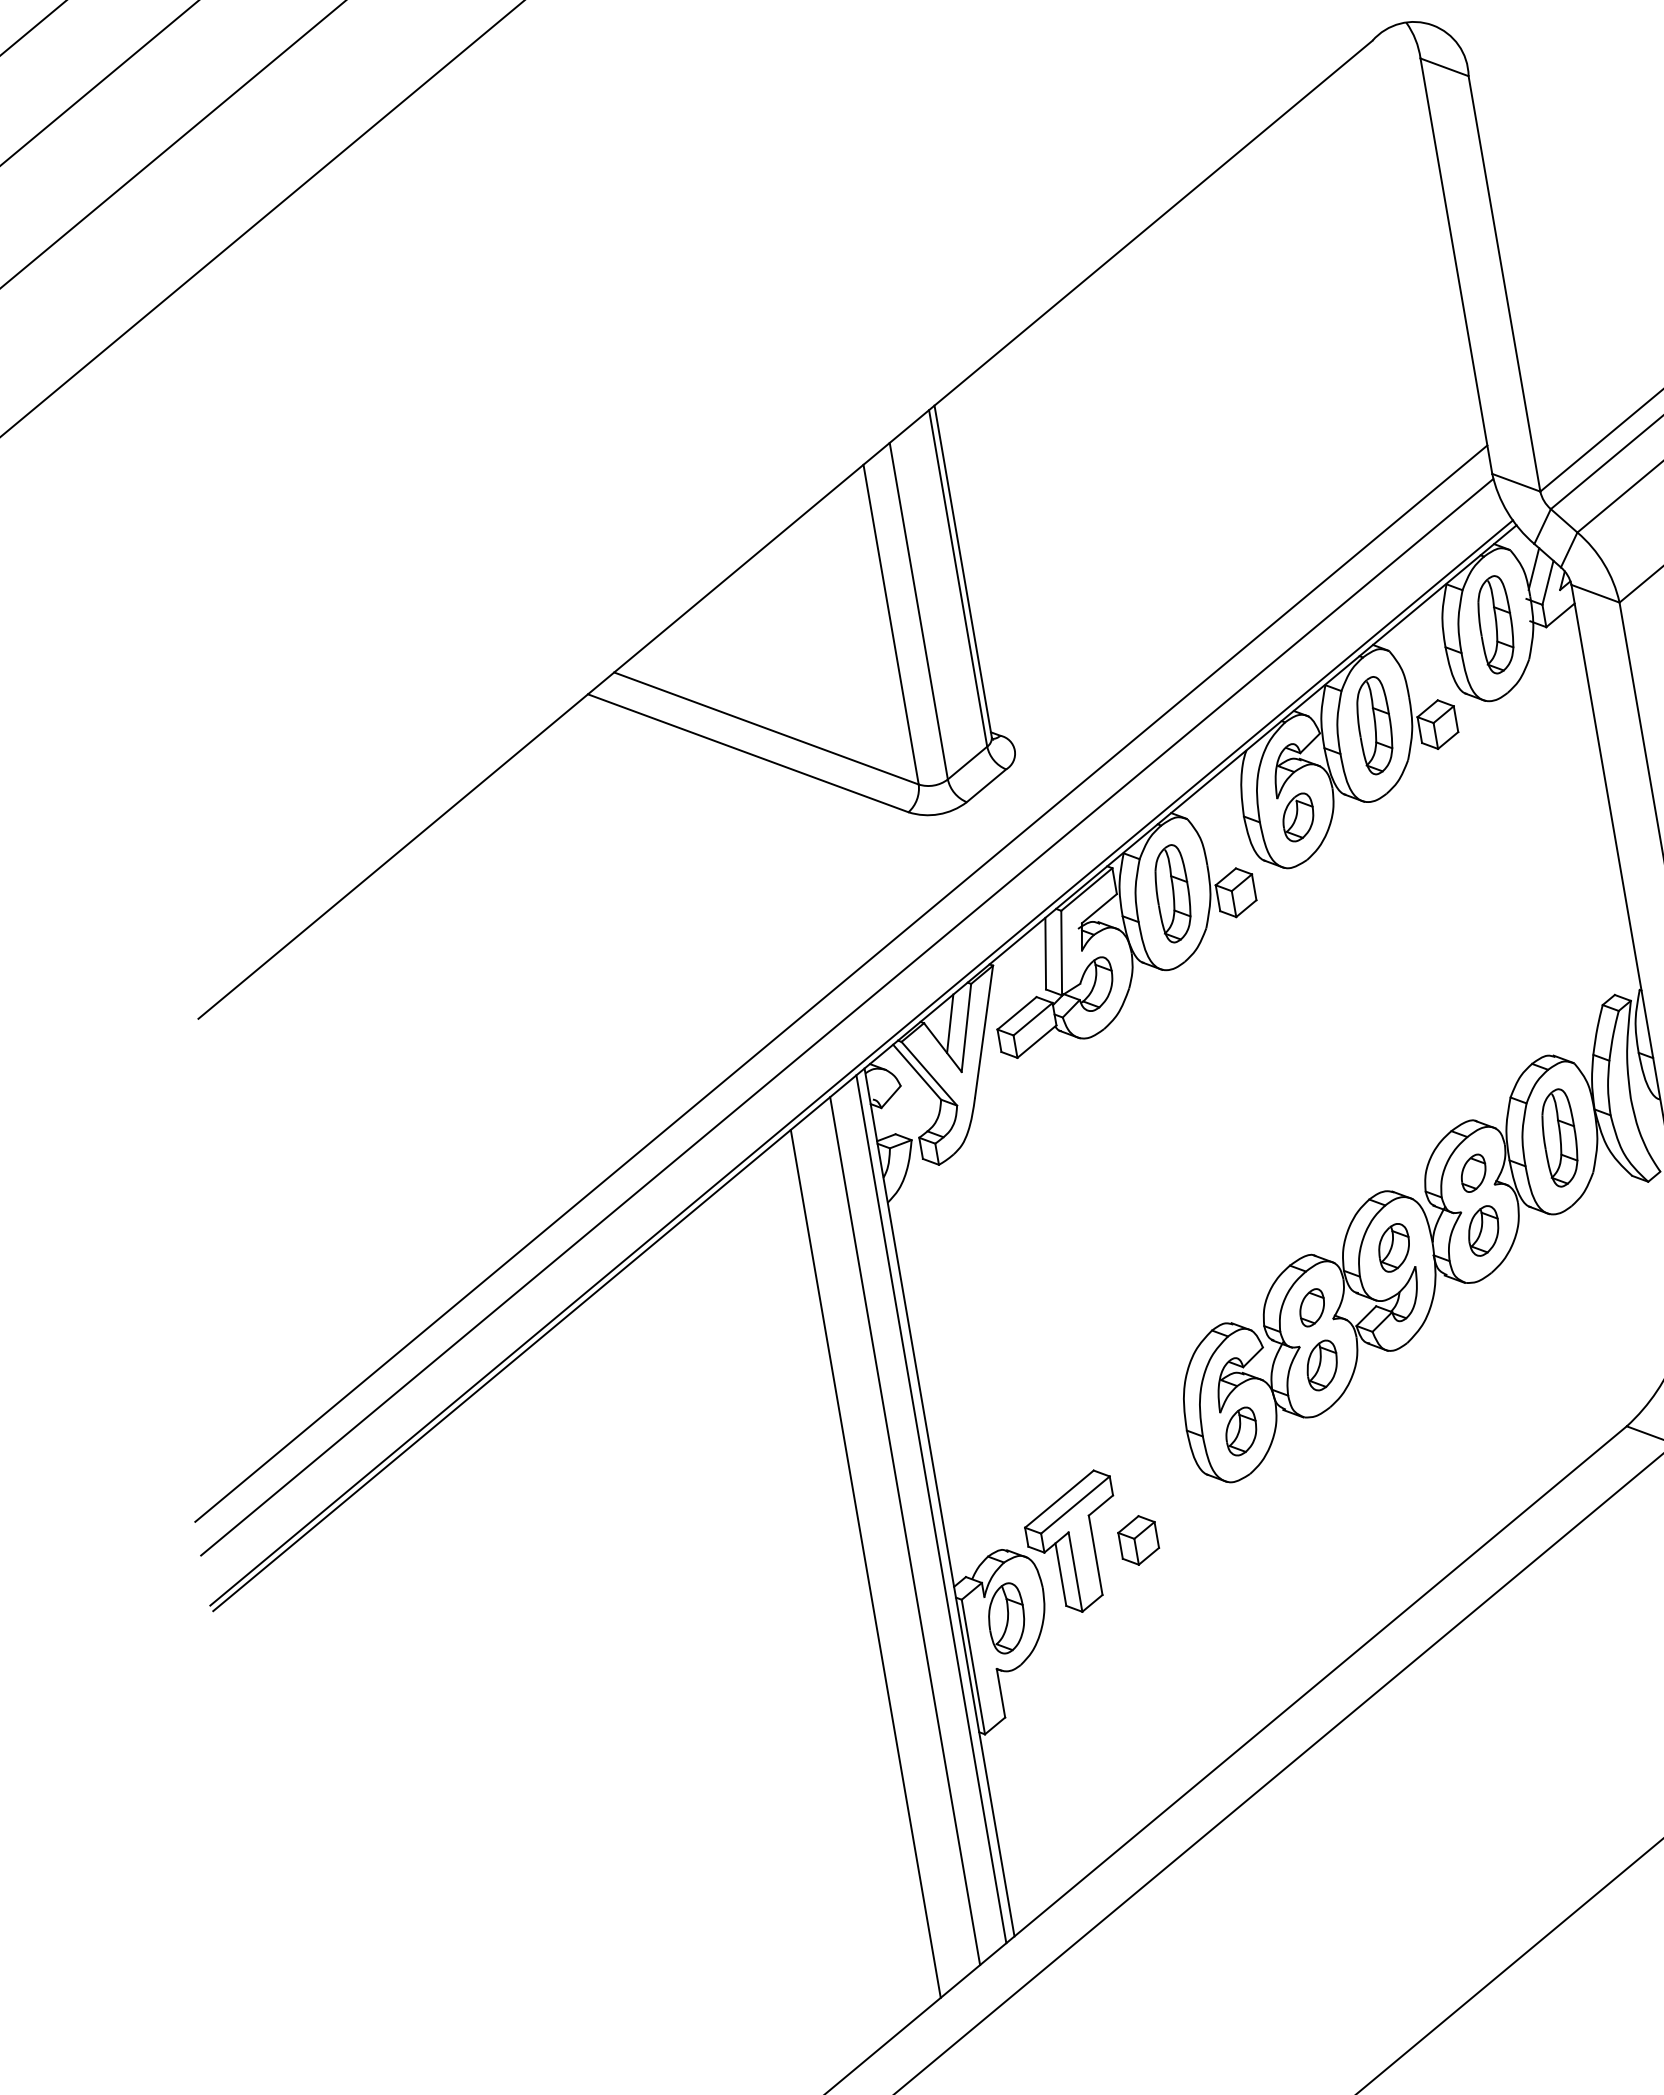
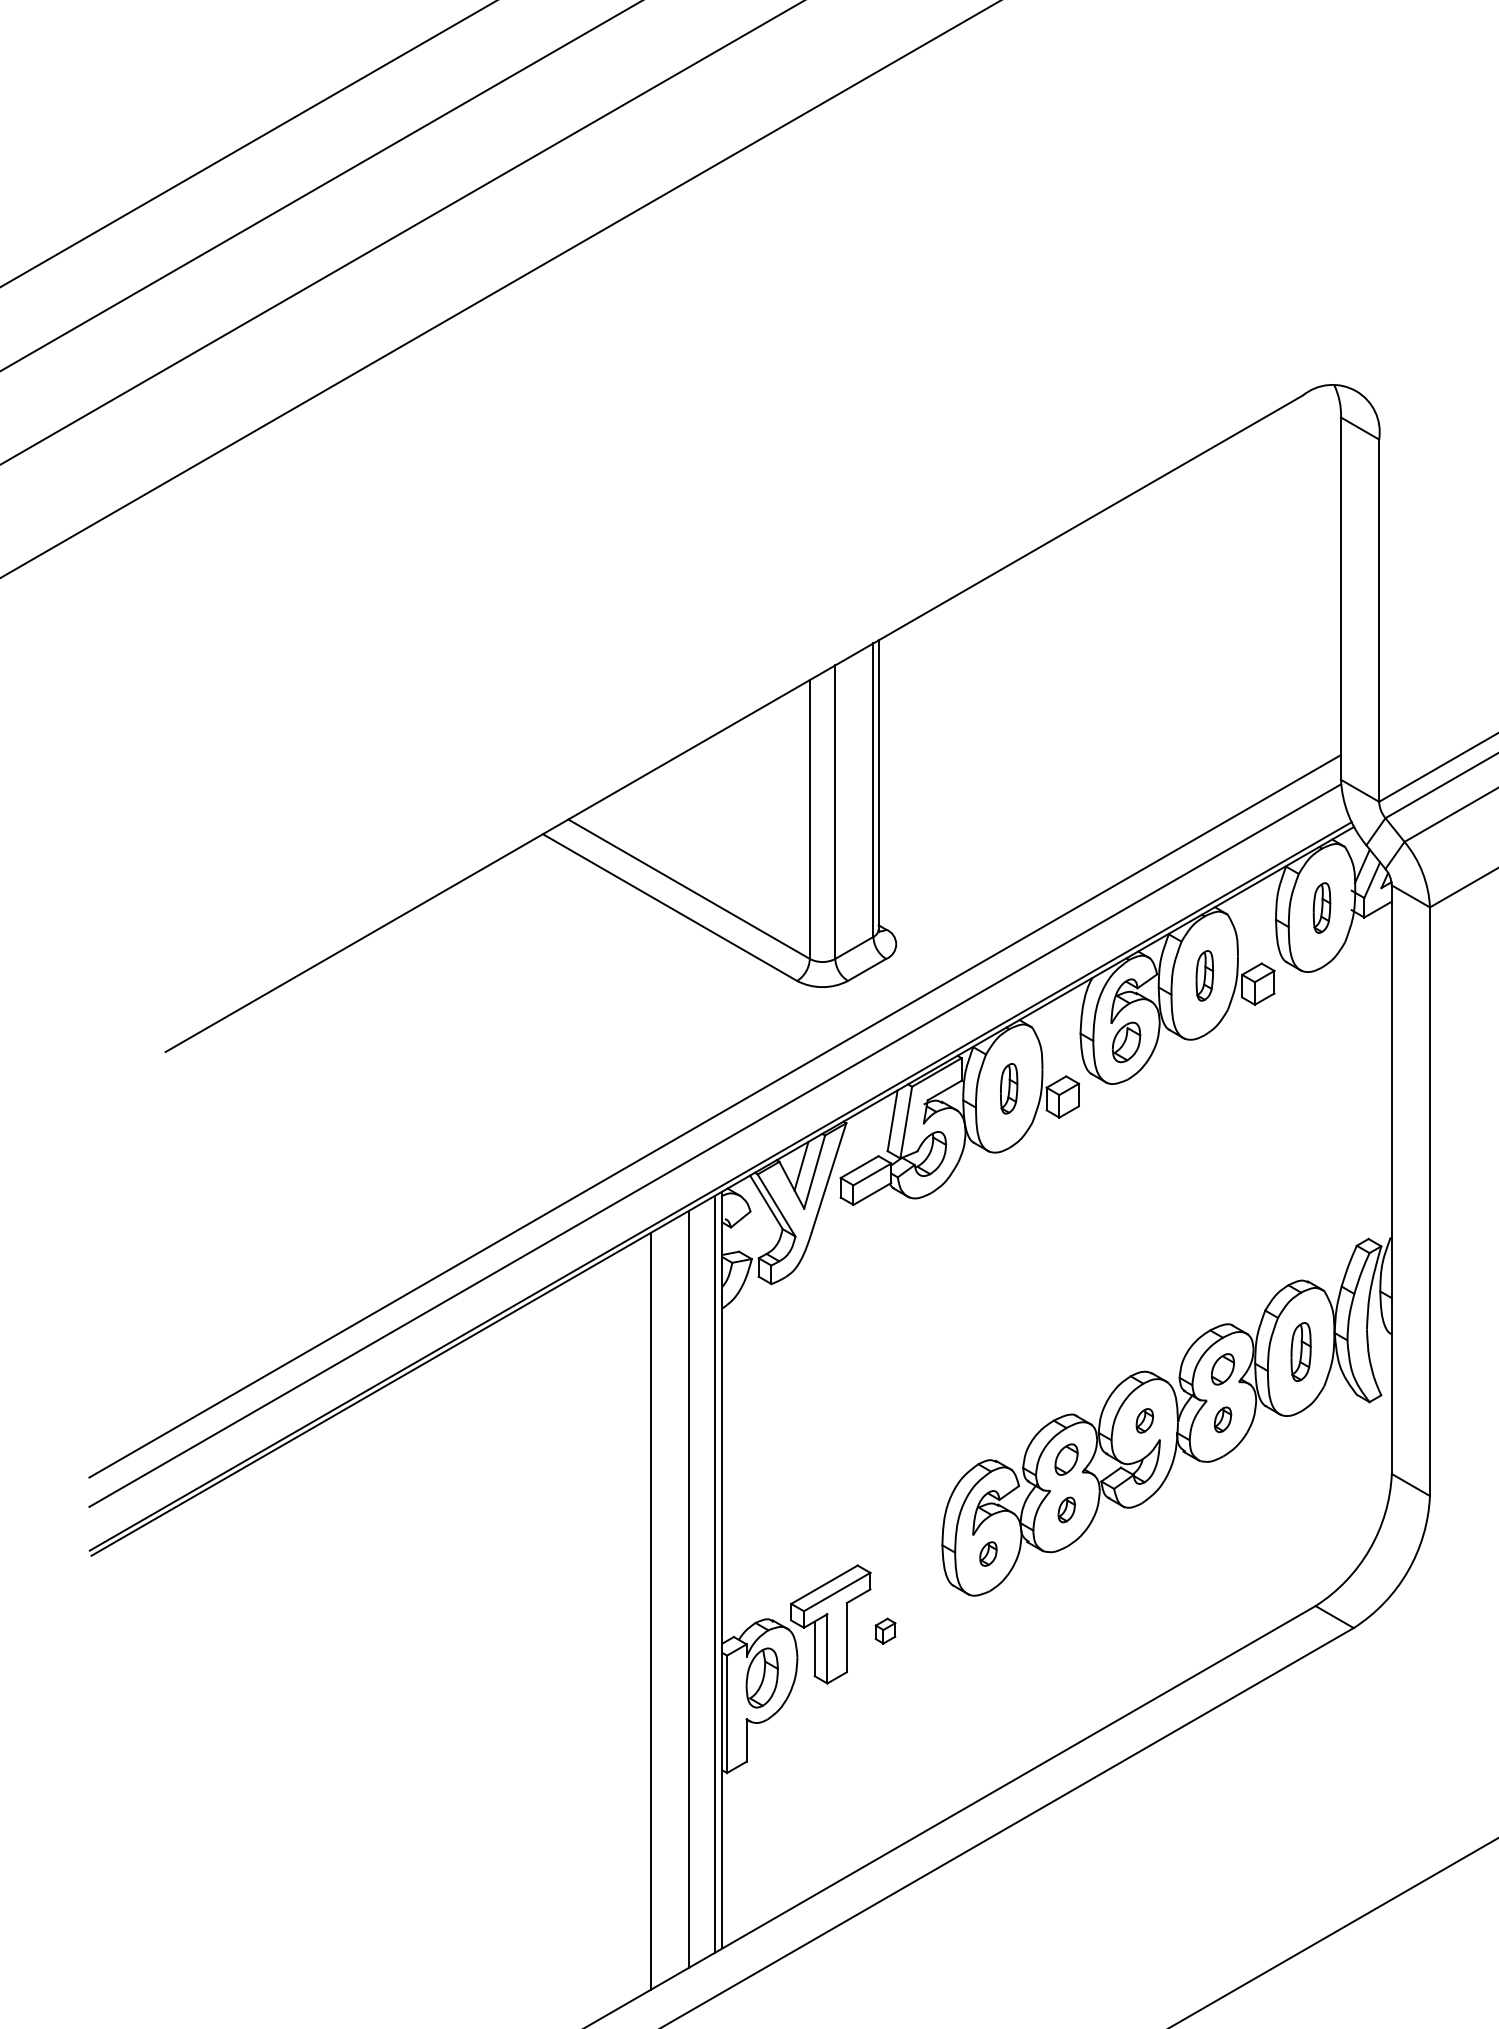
part: (1495, 624) -> (1321, 907), size x0.6
part: (1374, 725) -> (1204, 975), size x0.6
part: (1172, 893) -> (1008, 1088), size x0.6
part: (1559, 1137) -> (1300, 1351), size x0.7
part: (1483, 1230) -> (1222, 1419), size x0.6
part: (1393, 1247) -> (1144, 1420), size x0.6
part: (1322, 1364) -> (1066, 1509), size x0.6
part: (1241, 1430) -> (988, 1553), size x0.6
part: (1138, 1539) -> (885, 1630), size x0.6

